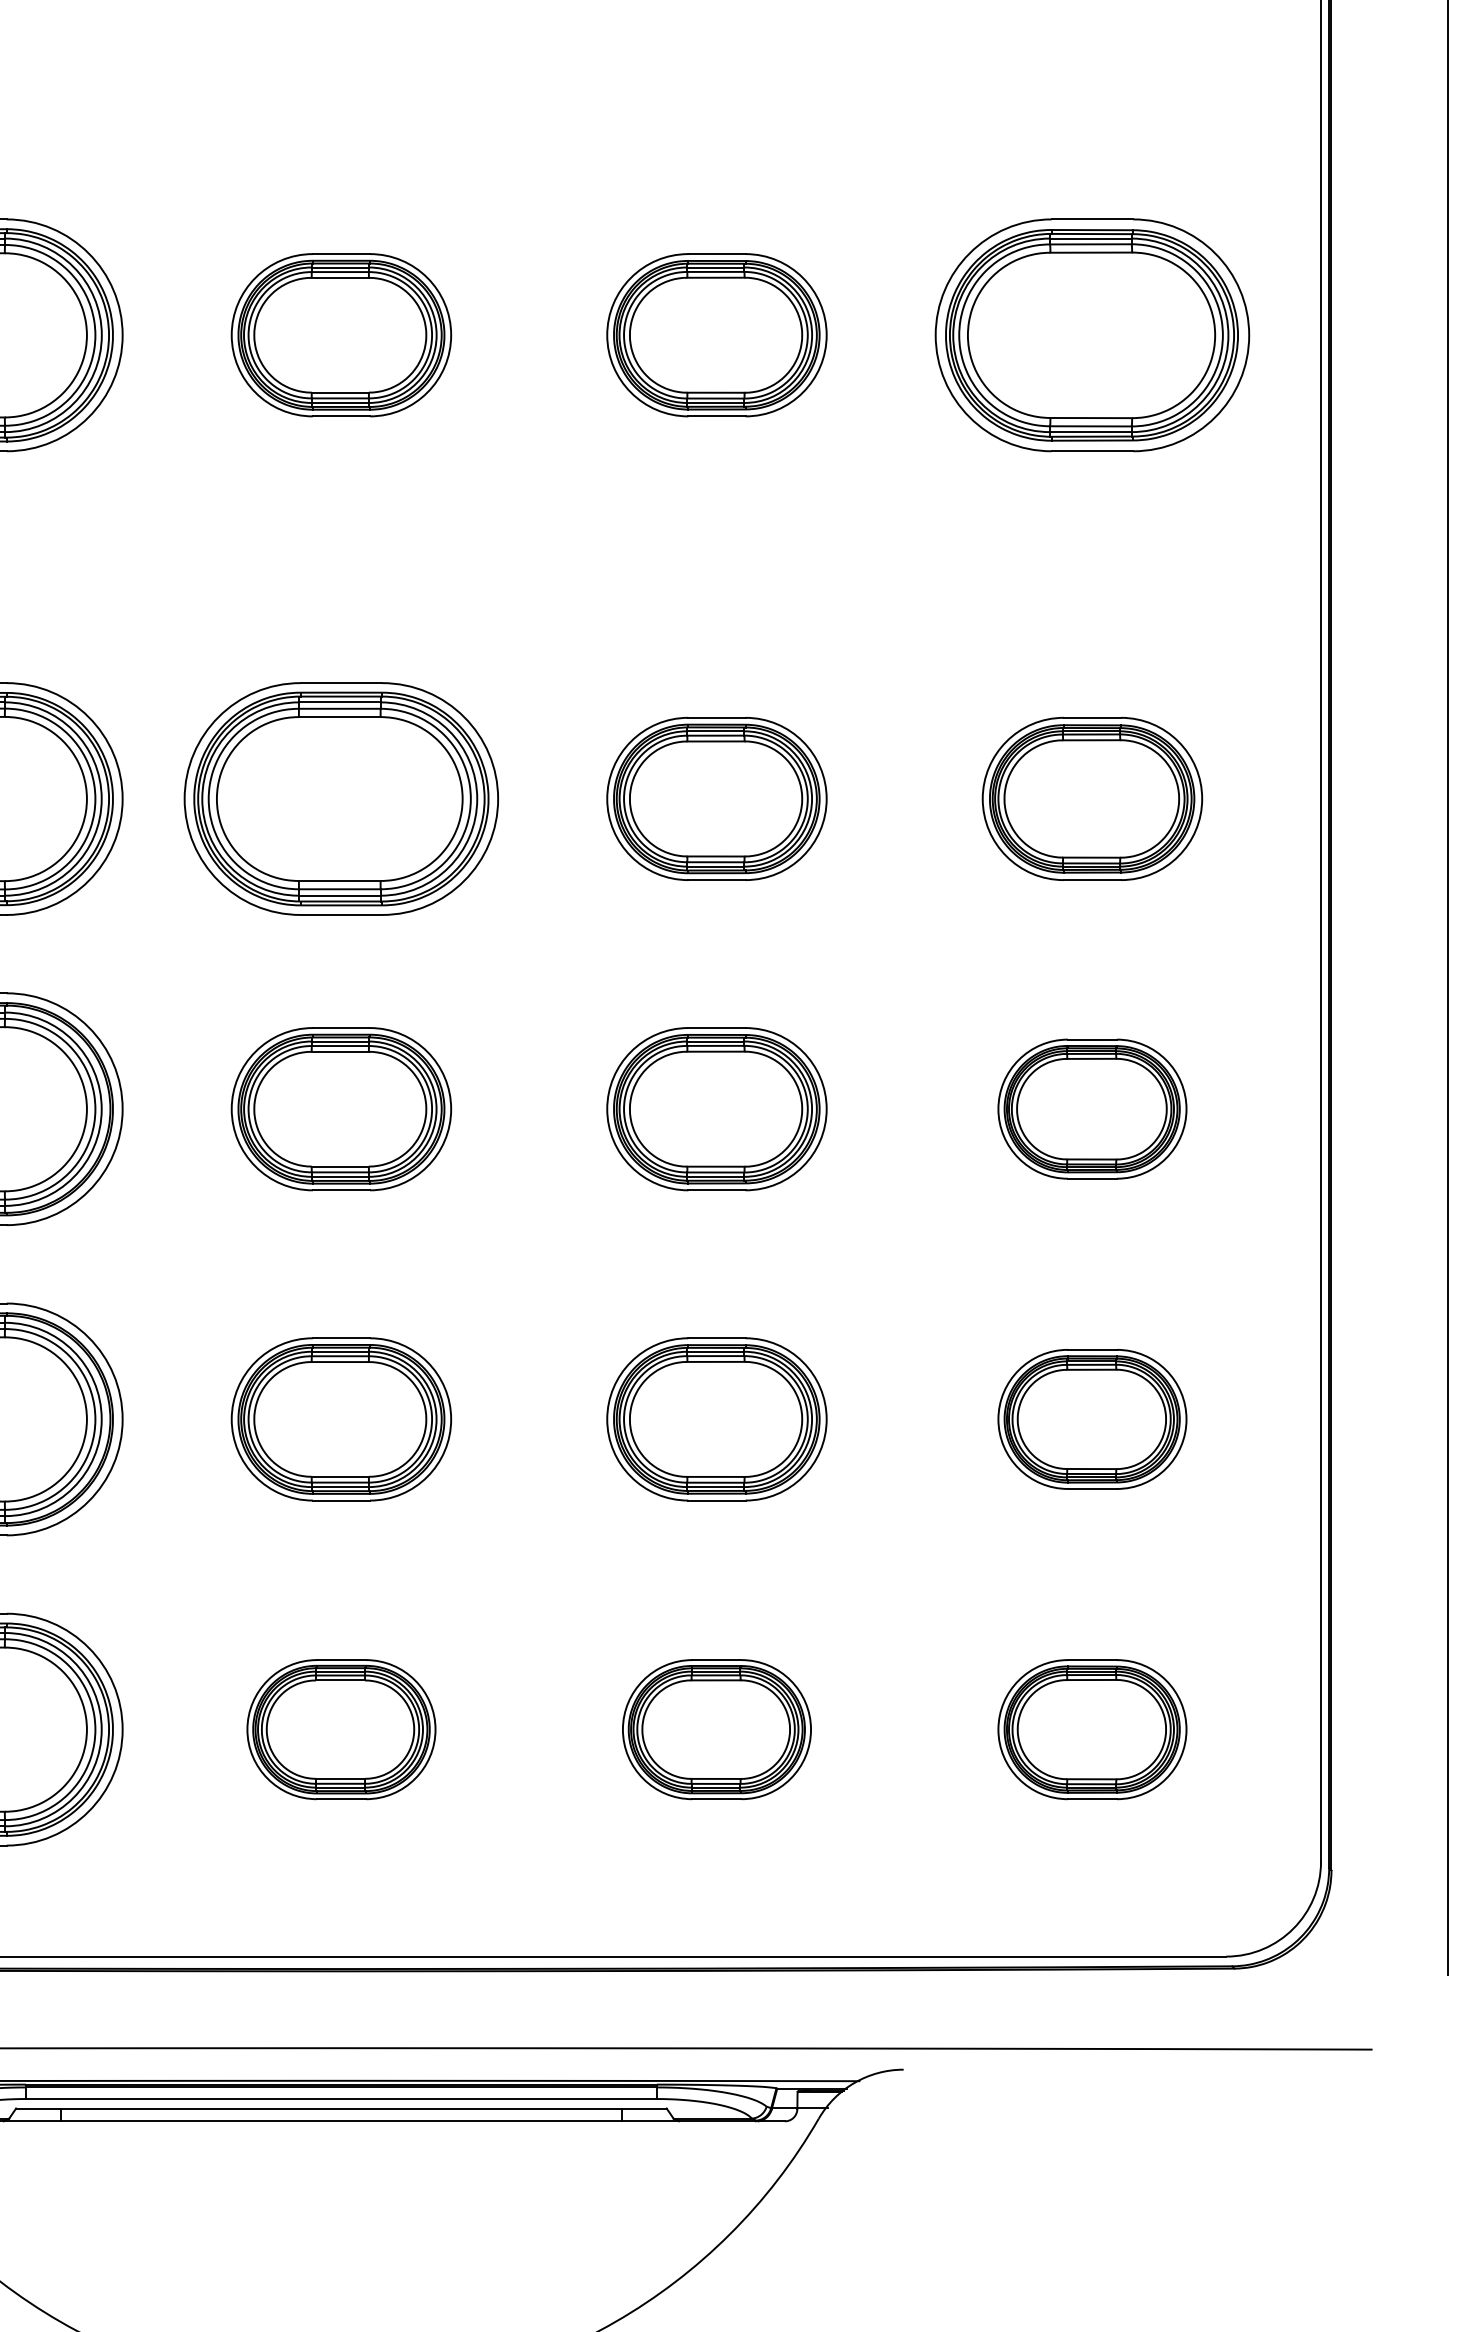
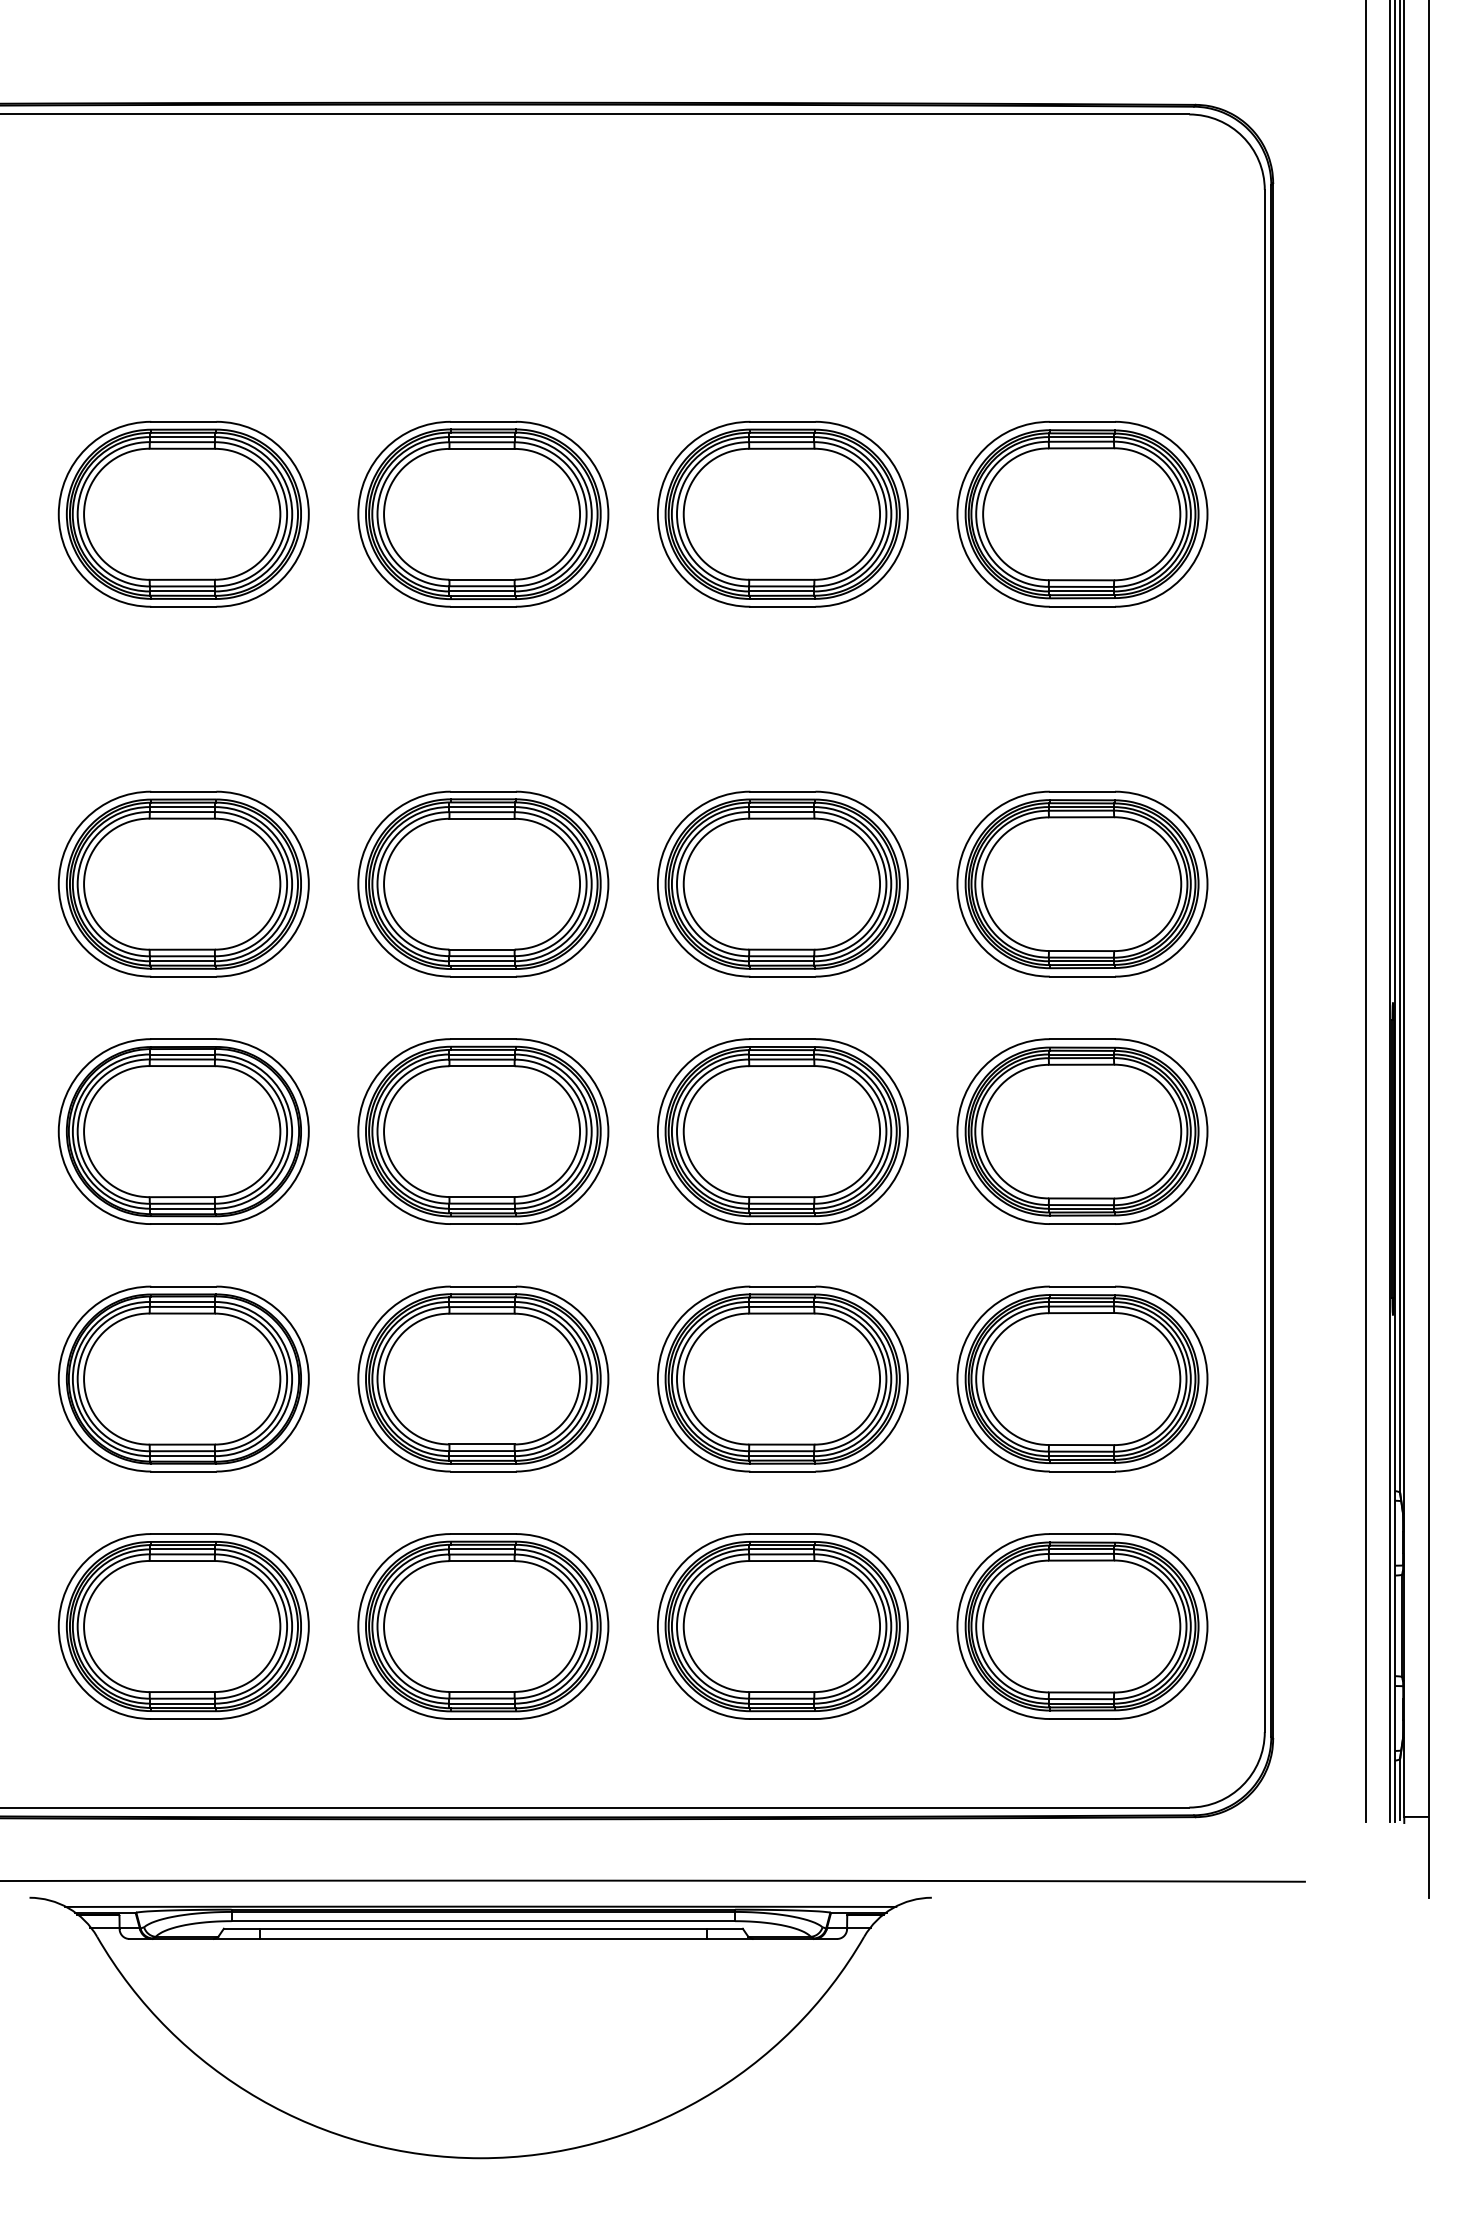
part: (341, 334) -> (483, 513), size x1.43
part: (716, 334) -> (782, 513), size x1.43
part: (716, 798) -> (782, 883), size x1.43
part: (1092, 798) -> (1082, 883), size x1.43
part: (341, 1109) -> (483, 1131), size x1.43
part: (716, 1109) -> (782, 1131), size x1.43
part: (1092, 1109) -> (1082, 1131), size x1.67
part: (341, 1418) -> (483, 1378), size x1.43
part: (716, 1418) -> (782, 1378), size x1.43
part: (1092, 1418) -> (1082, 1378), size x1.67
part: (341, 1729) -> (483, 1626), size x1.67
part: (716, 1729) -> (782, 1626), size x1.67
part: (1092, 1729) -> (1082, 1626), size x1.67

